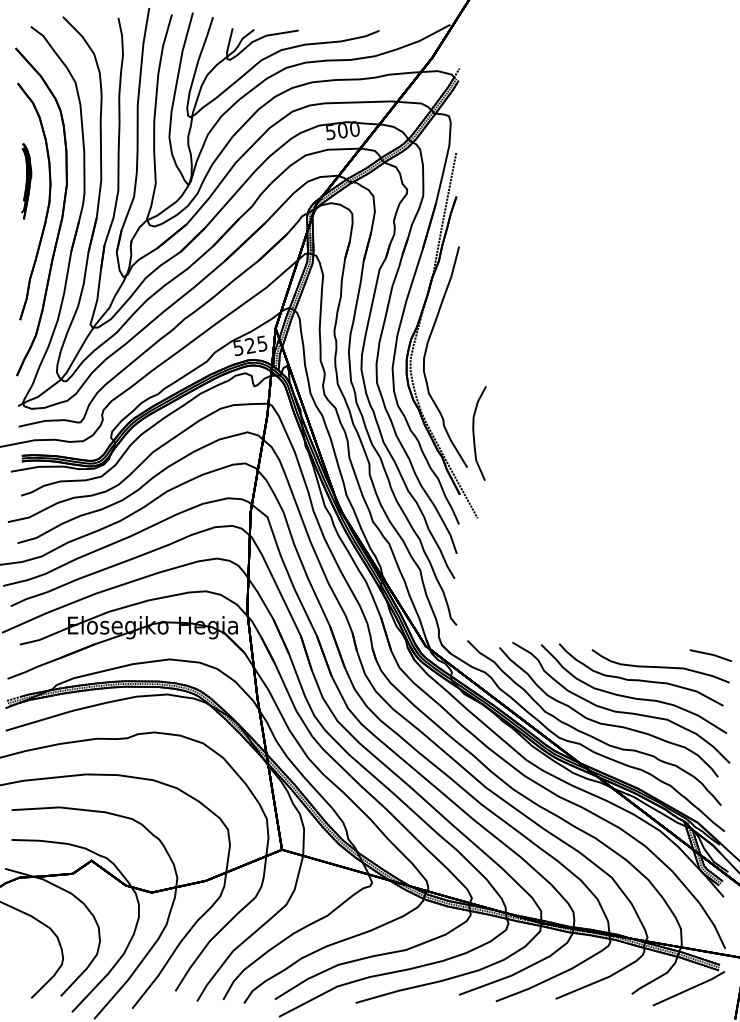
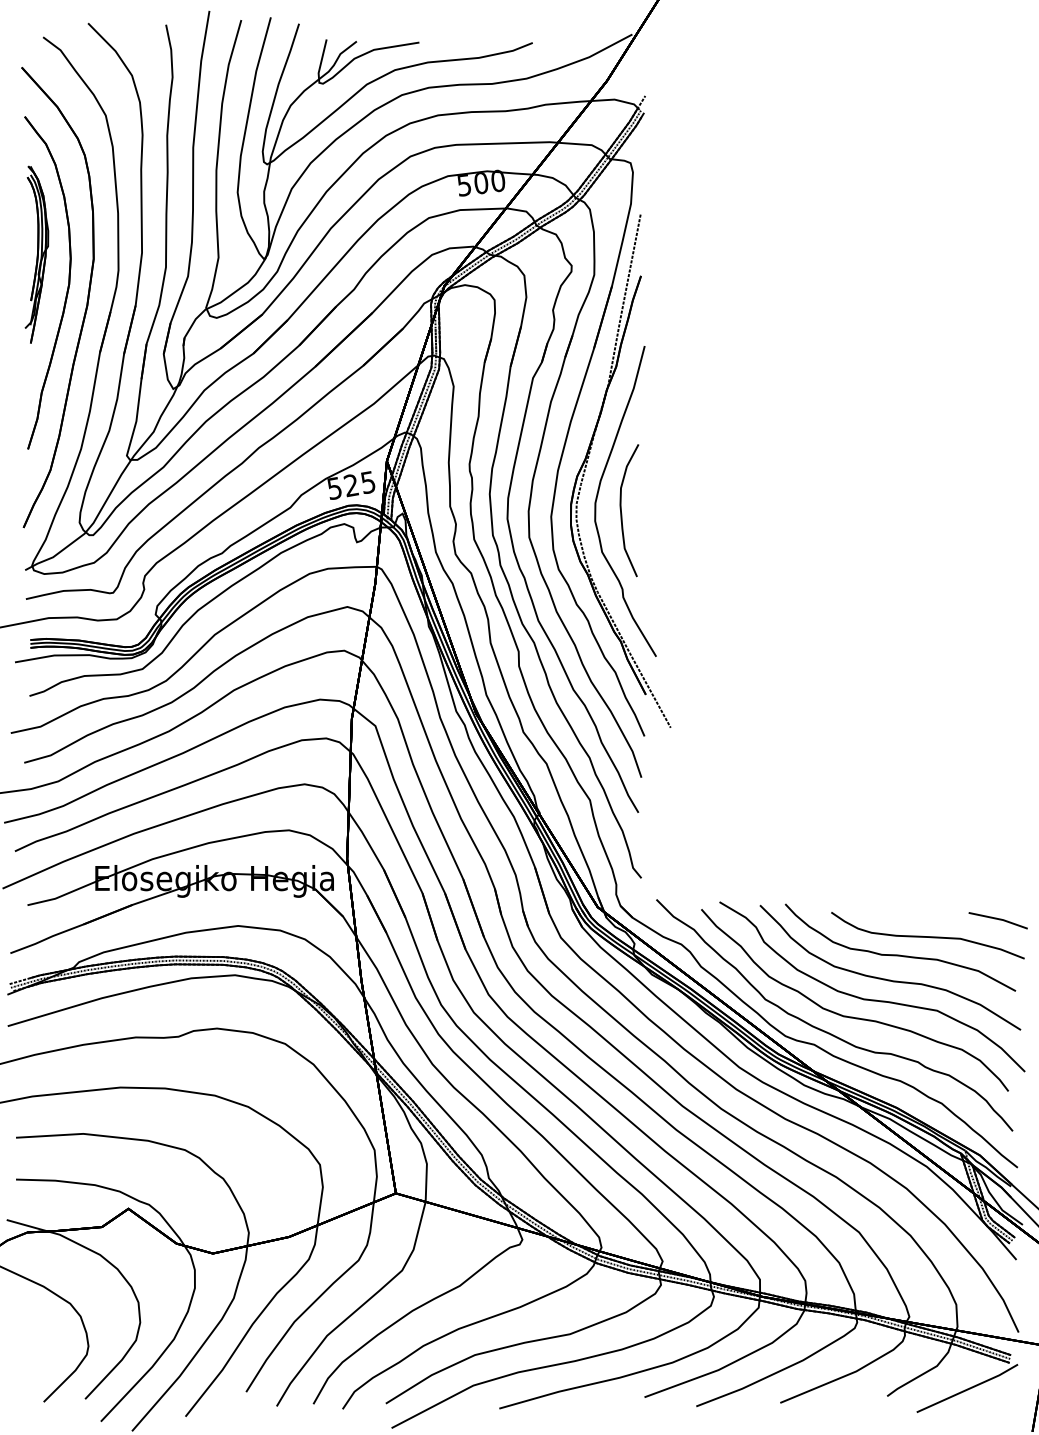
part: (26, 181) -> (36, 254), size x1.67
part: (474, 435) -> (622, 513), moved

